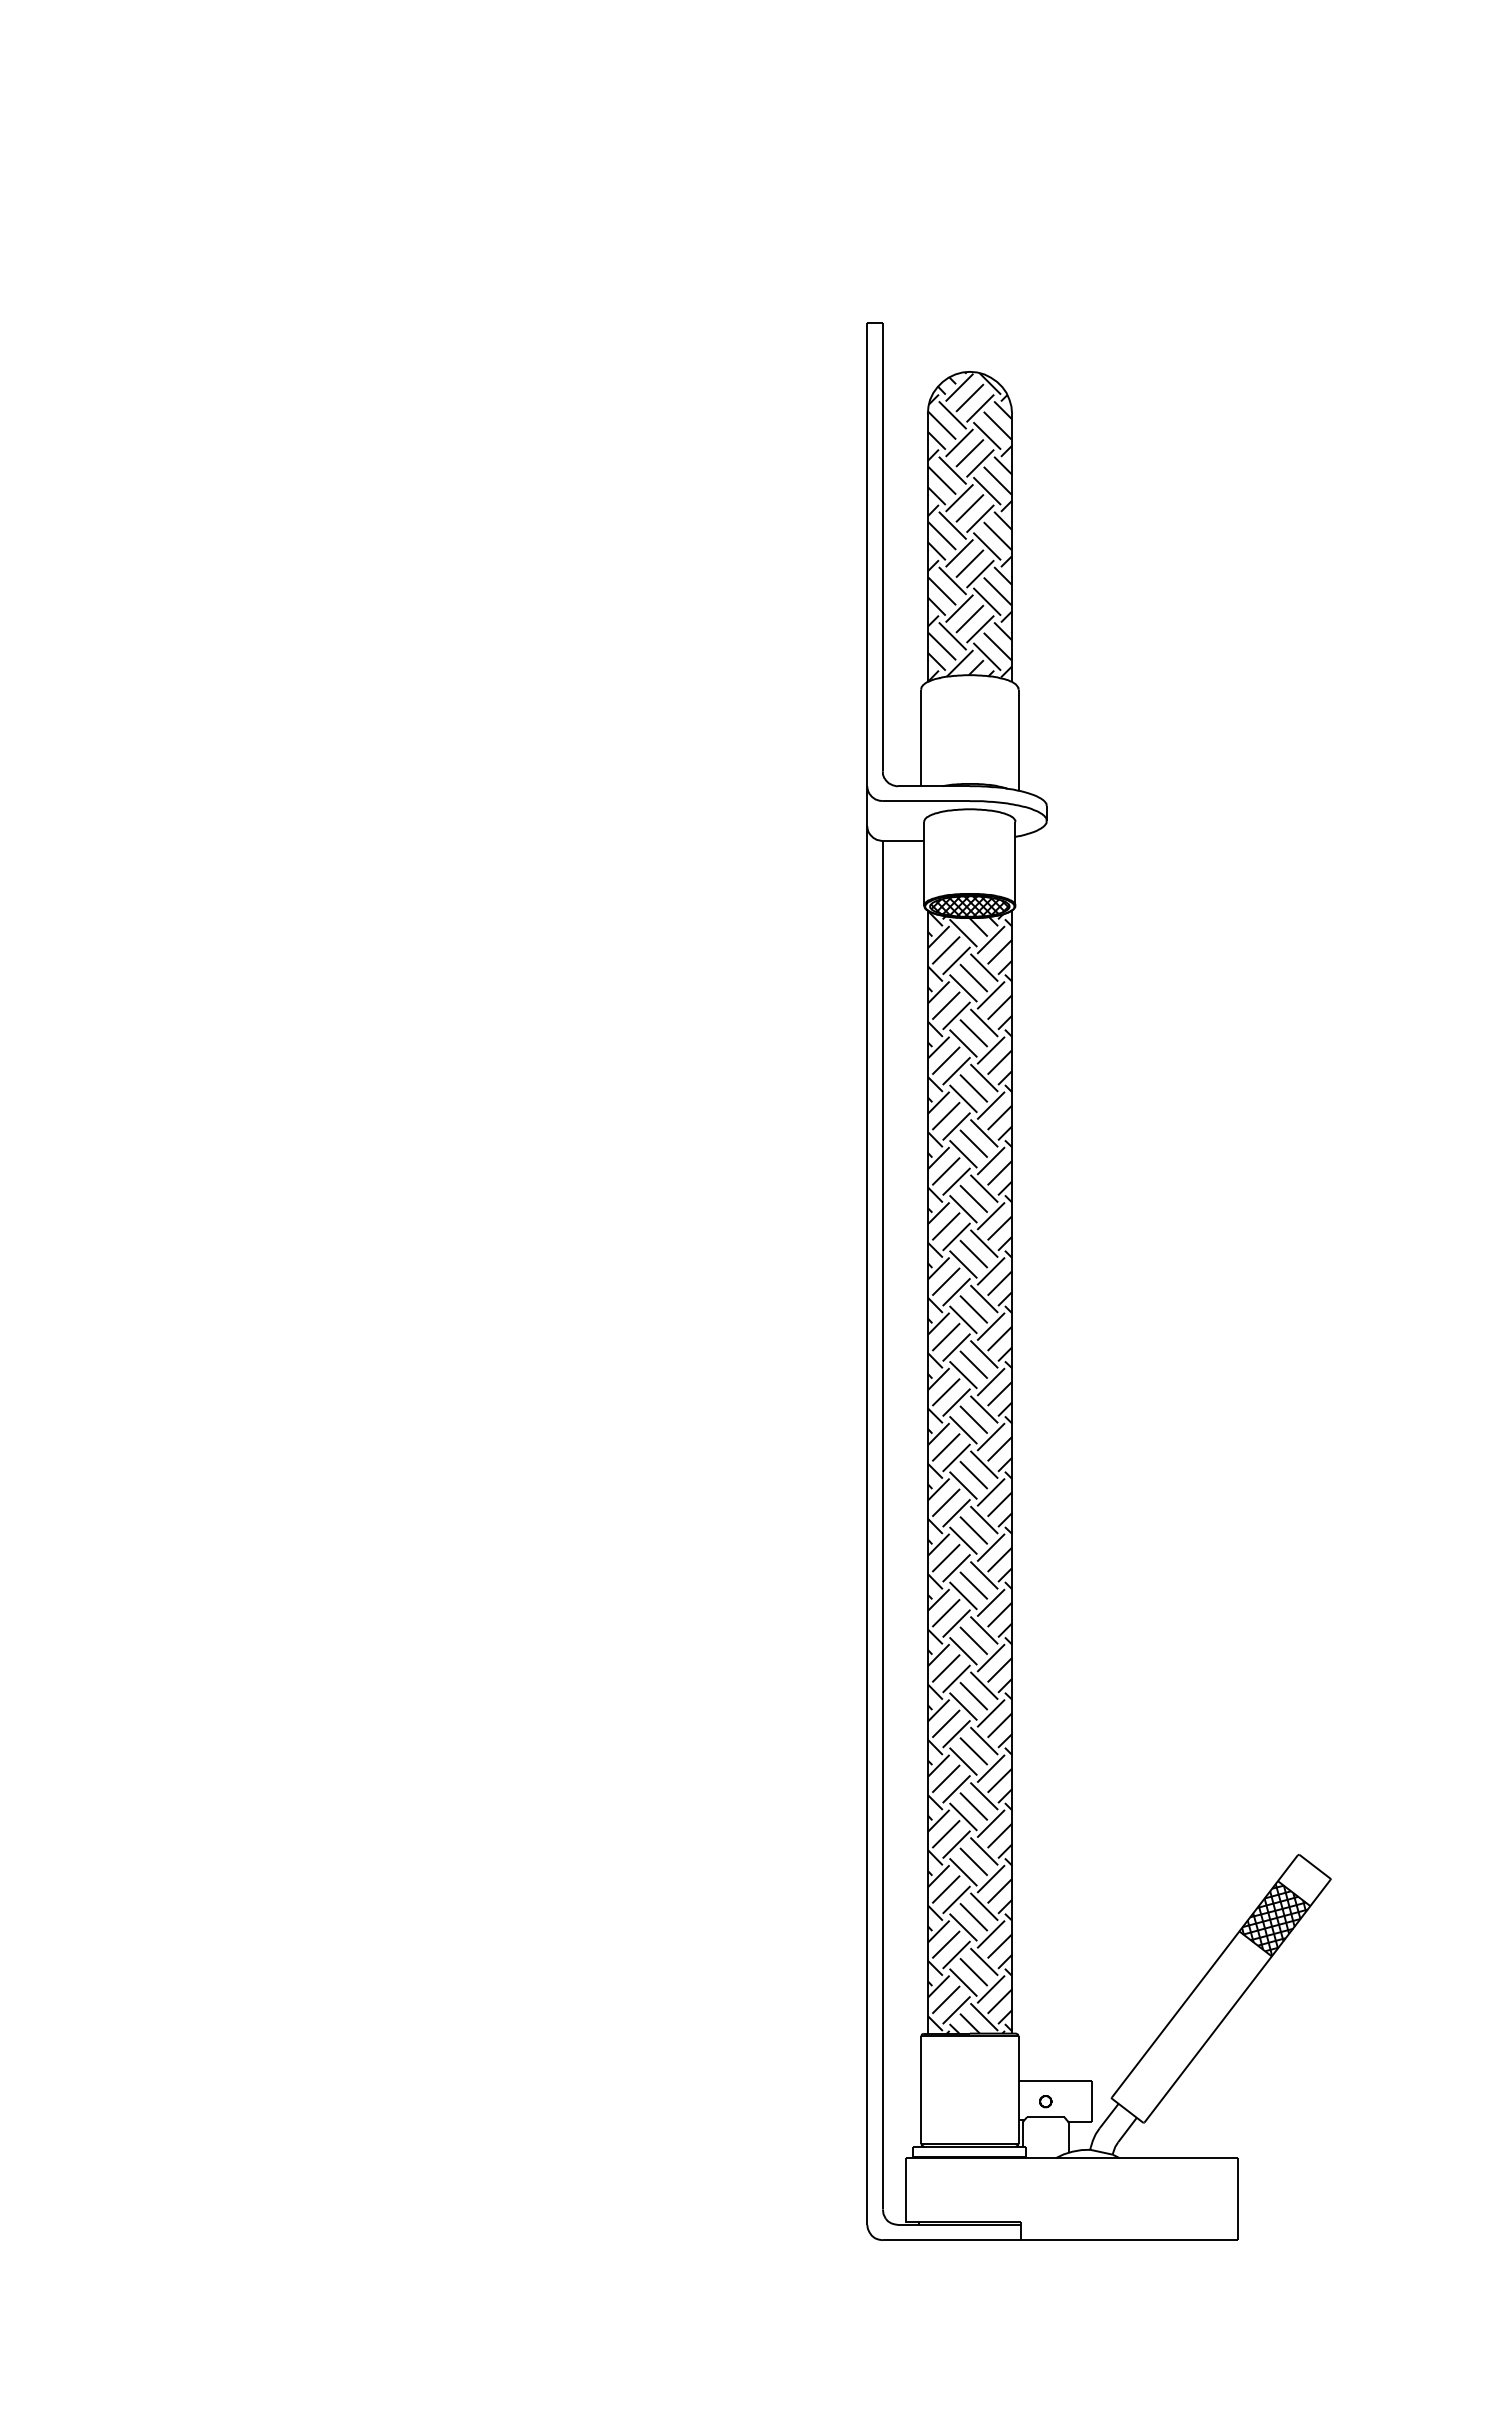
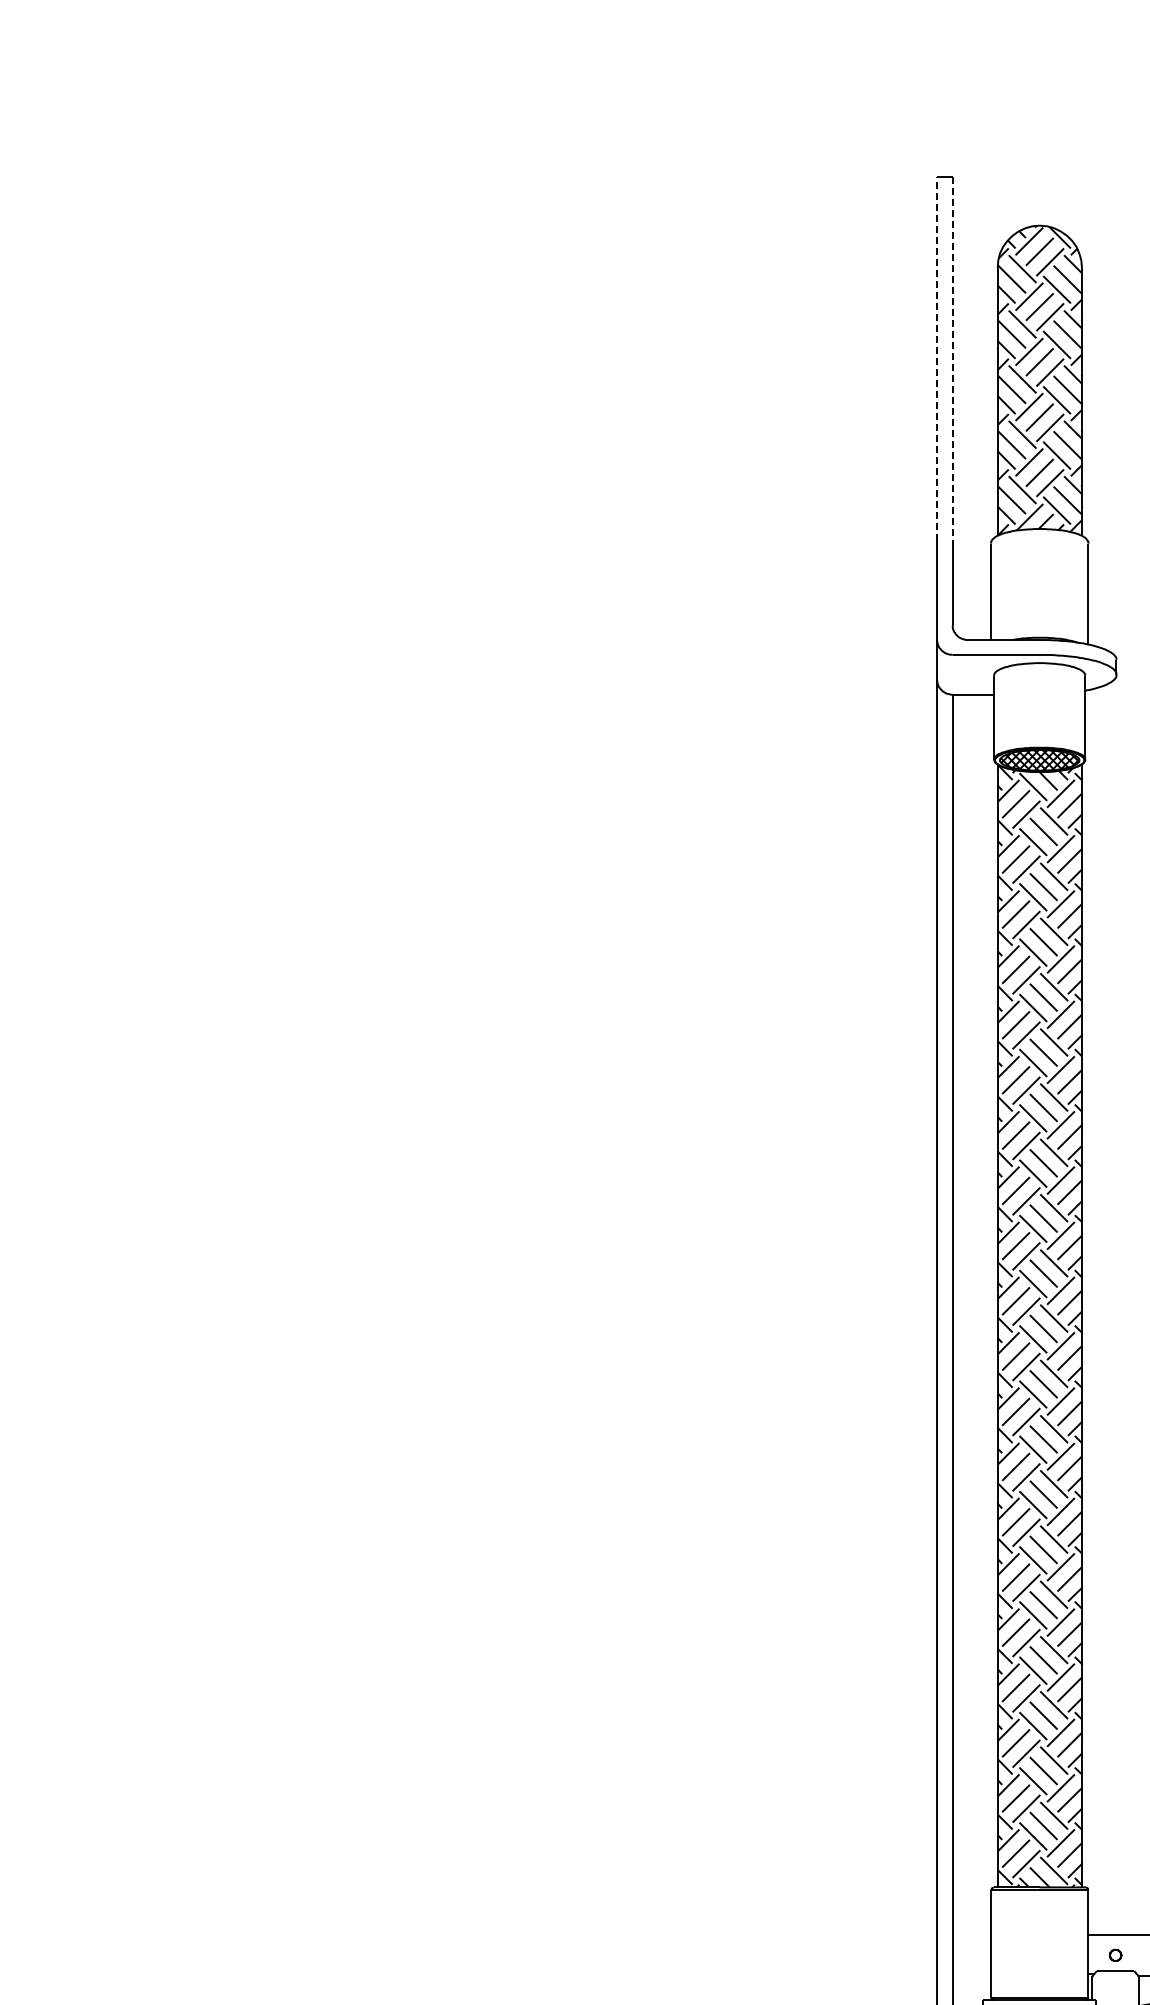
line: (867, 504) -> (937, 358), solid -> dashed
line: (882, 505) -> (952, 359), solid -> dashed

